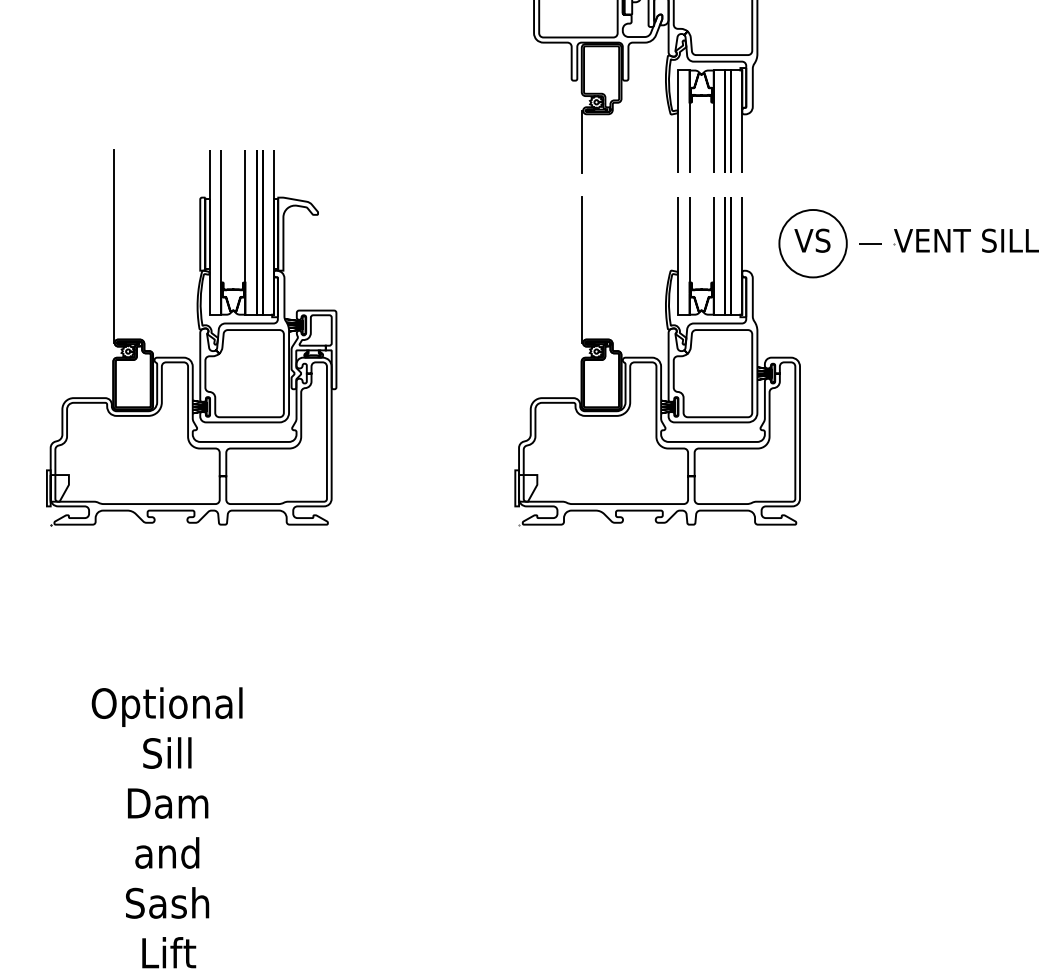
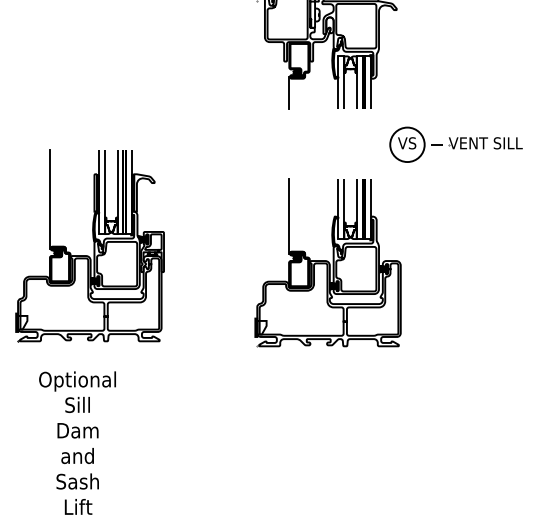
part: (190, 337) -> (89, 245), moved
part: (656, 360) -> (327, 262), moved

